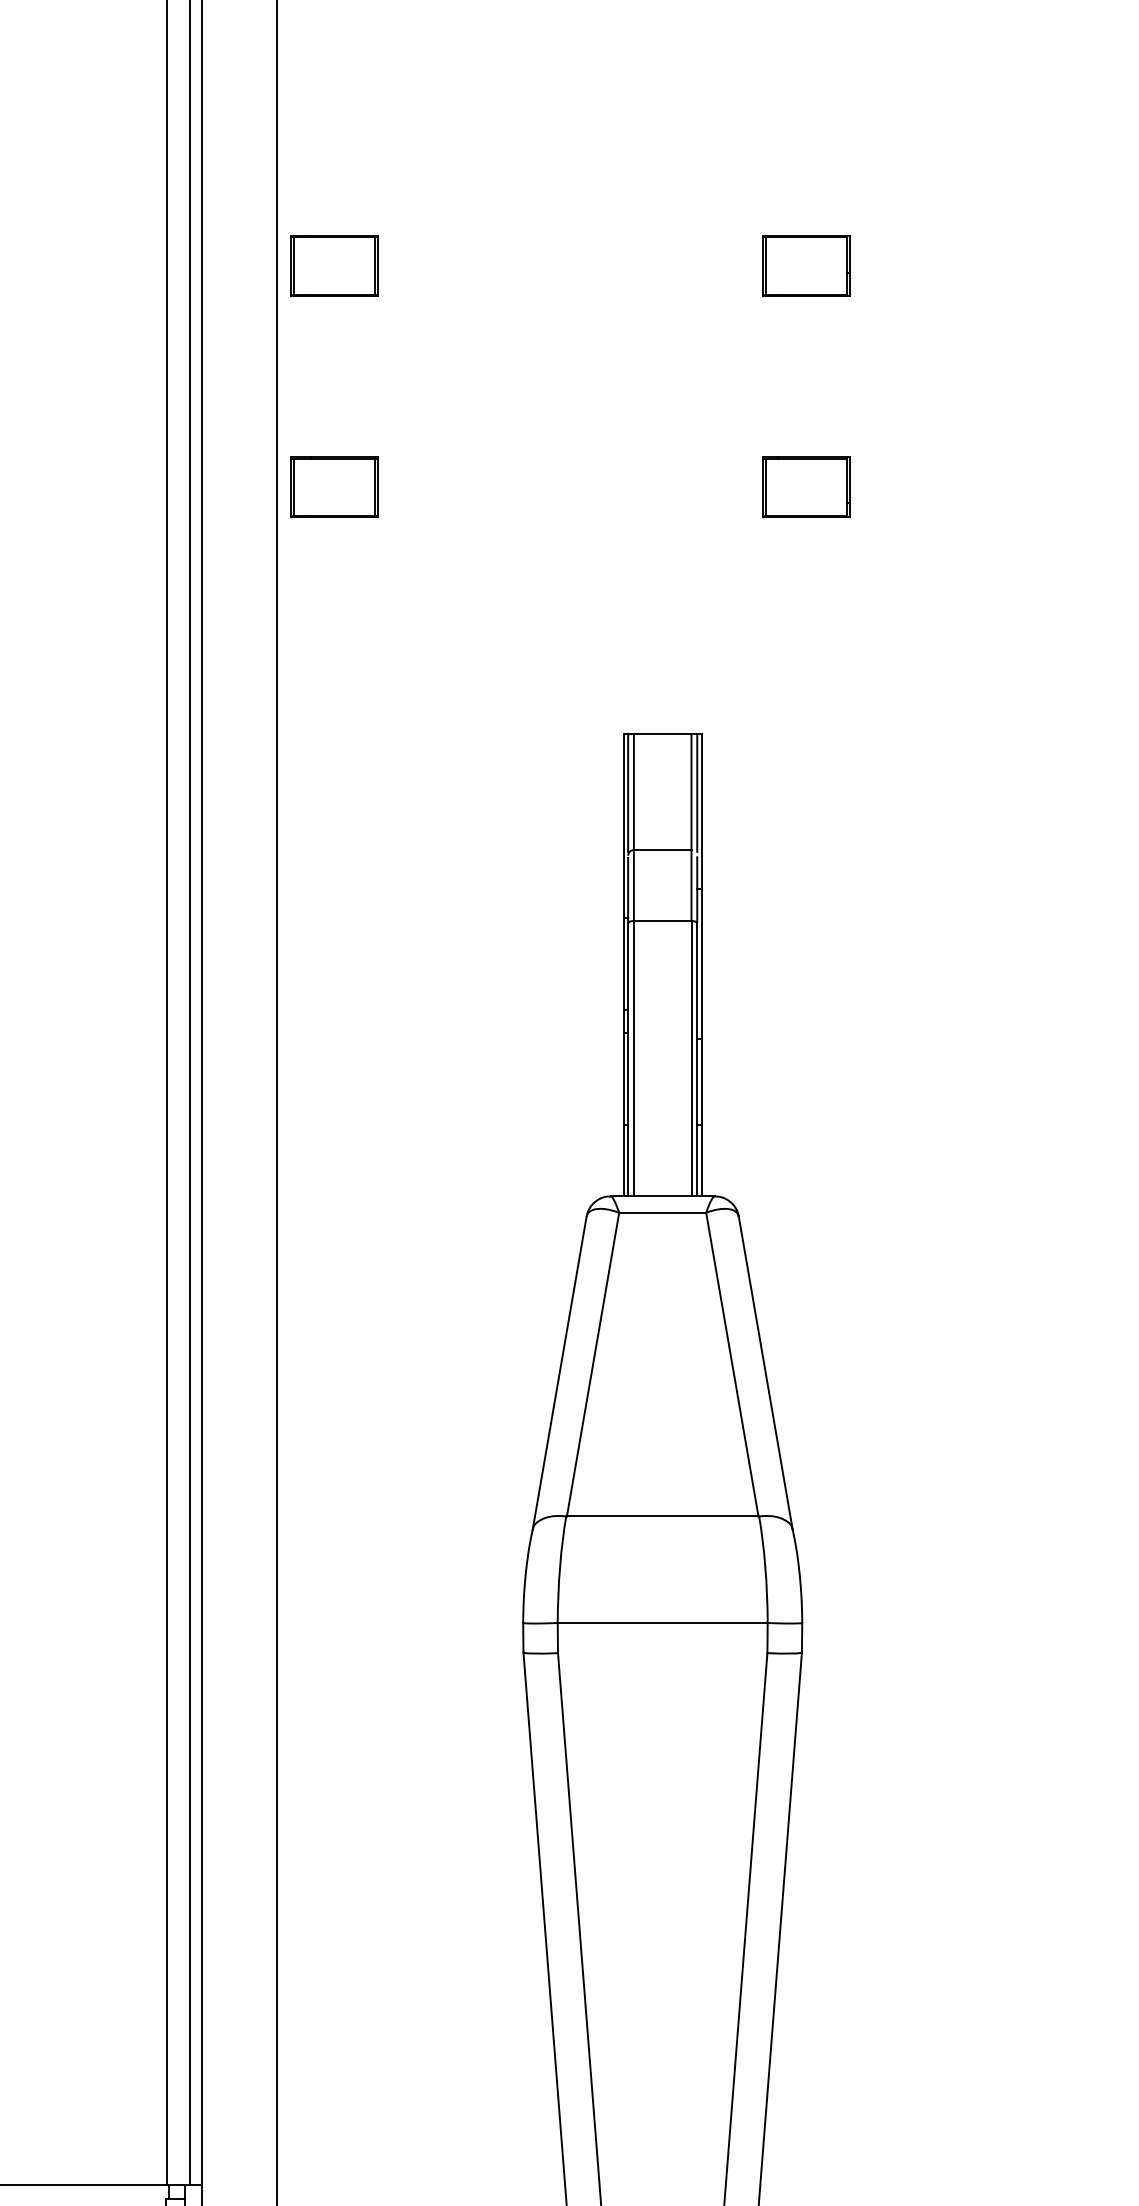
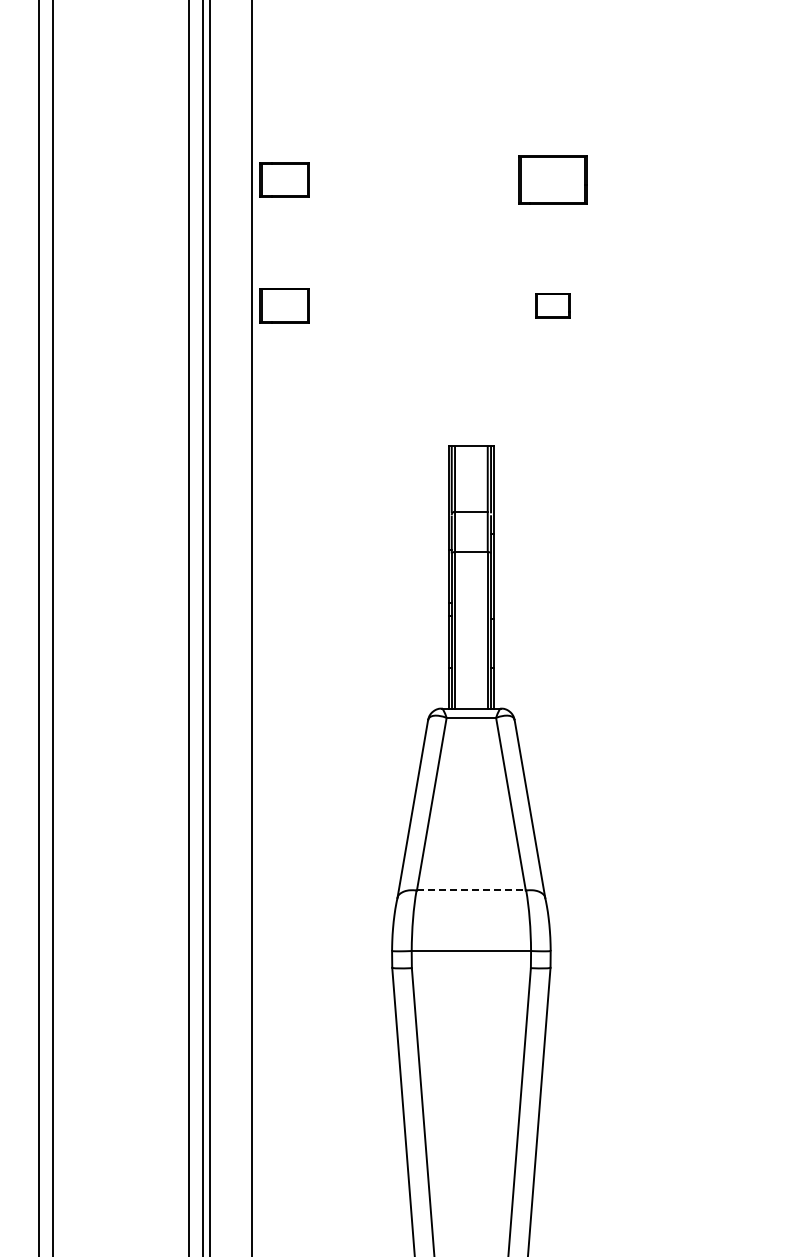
part: (807, 265) -> (553, 179), size x1.4
part: (807, 487) -> (553, 305), size x0.7
line: (662, 1516) -> (471, 890), solid -> dashed

